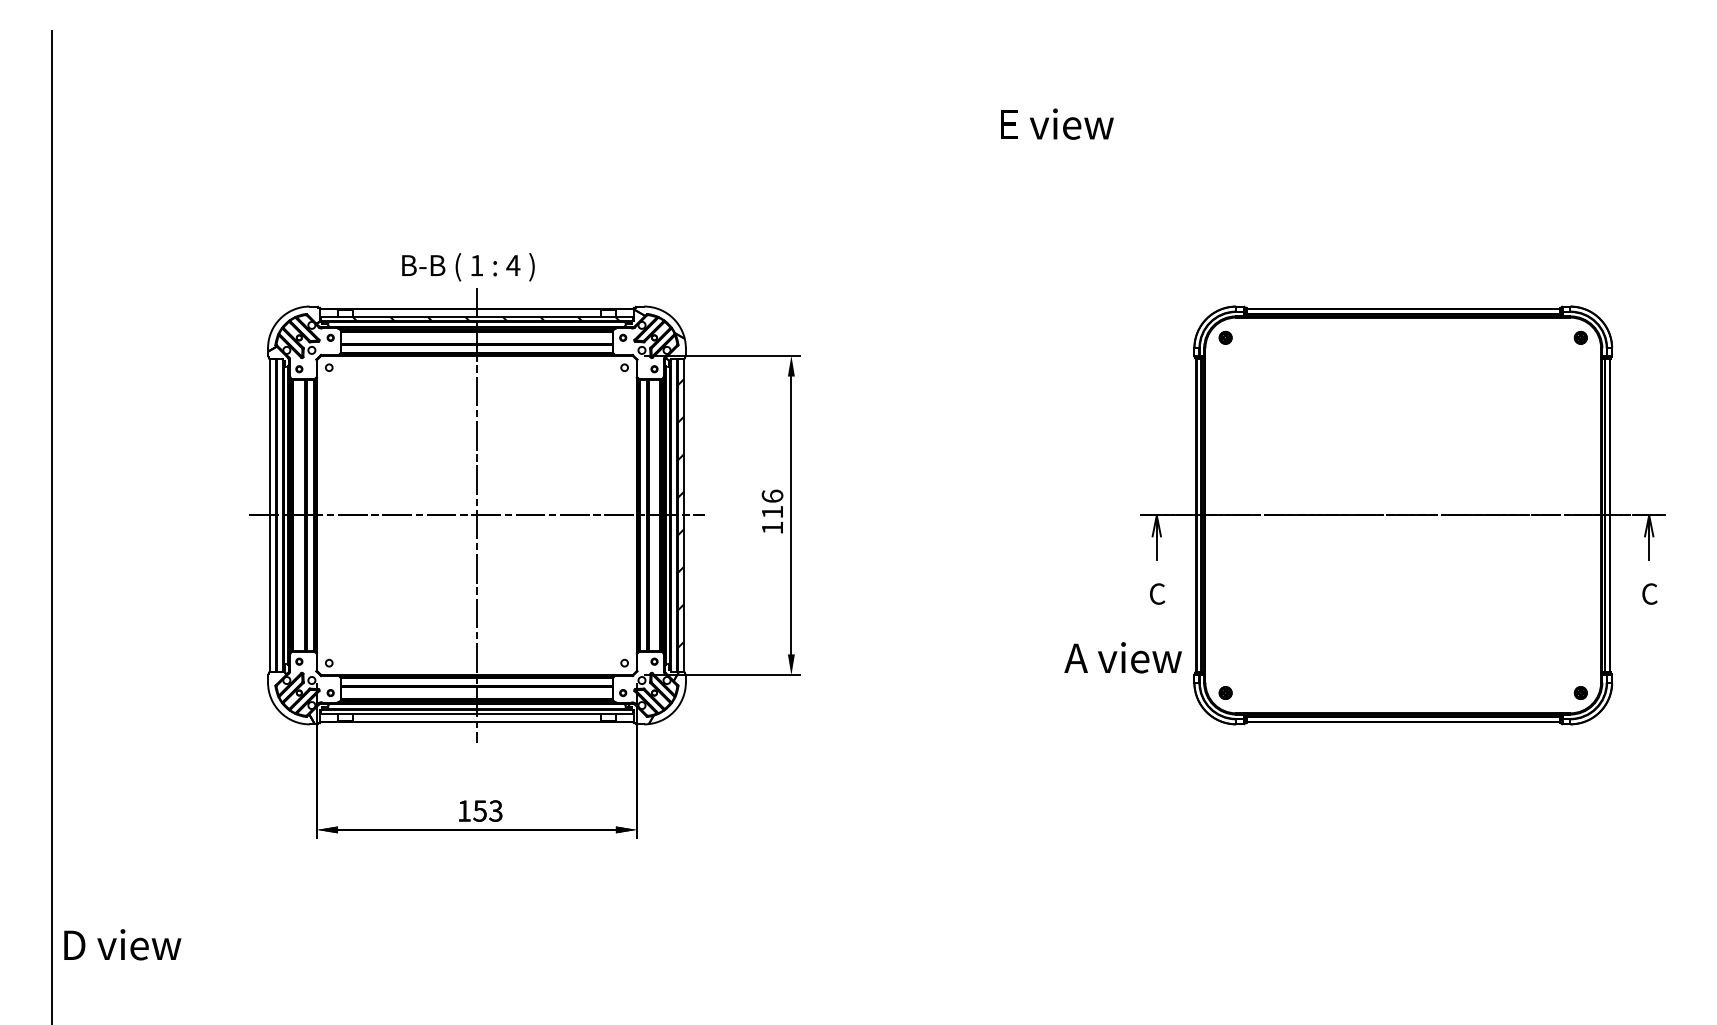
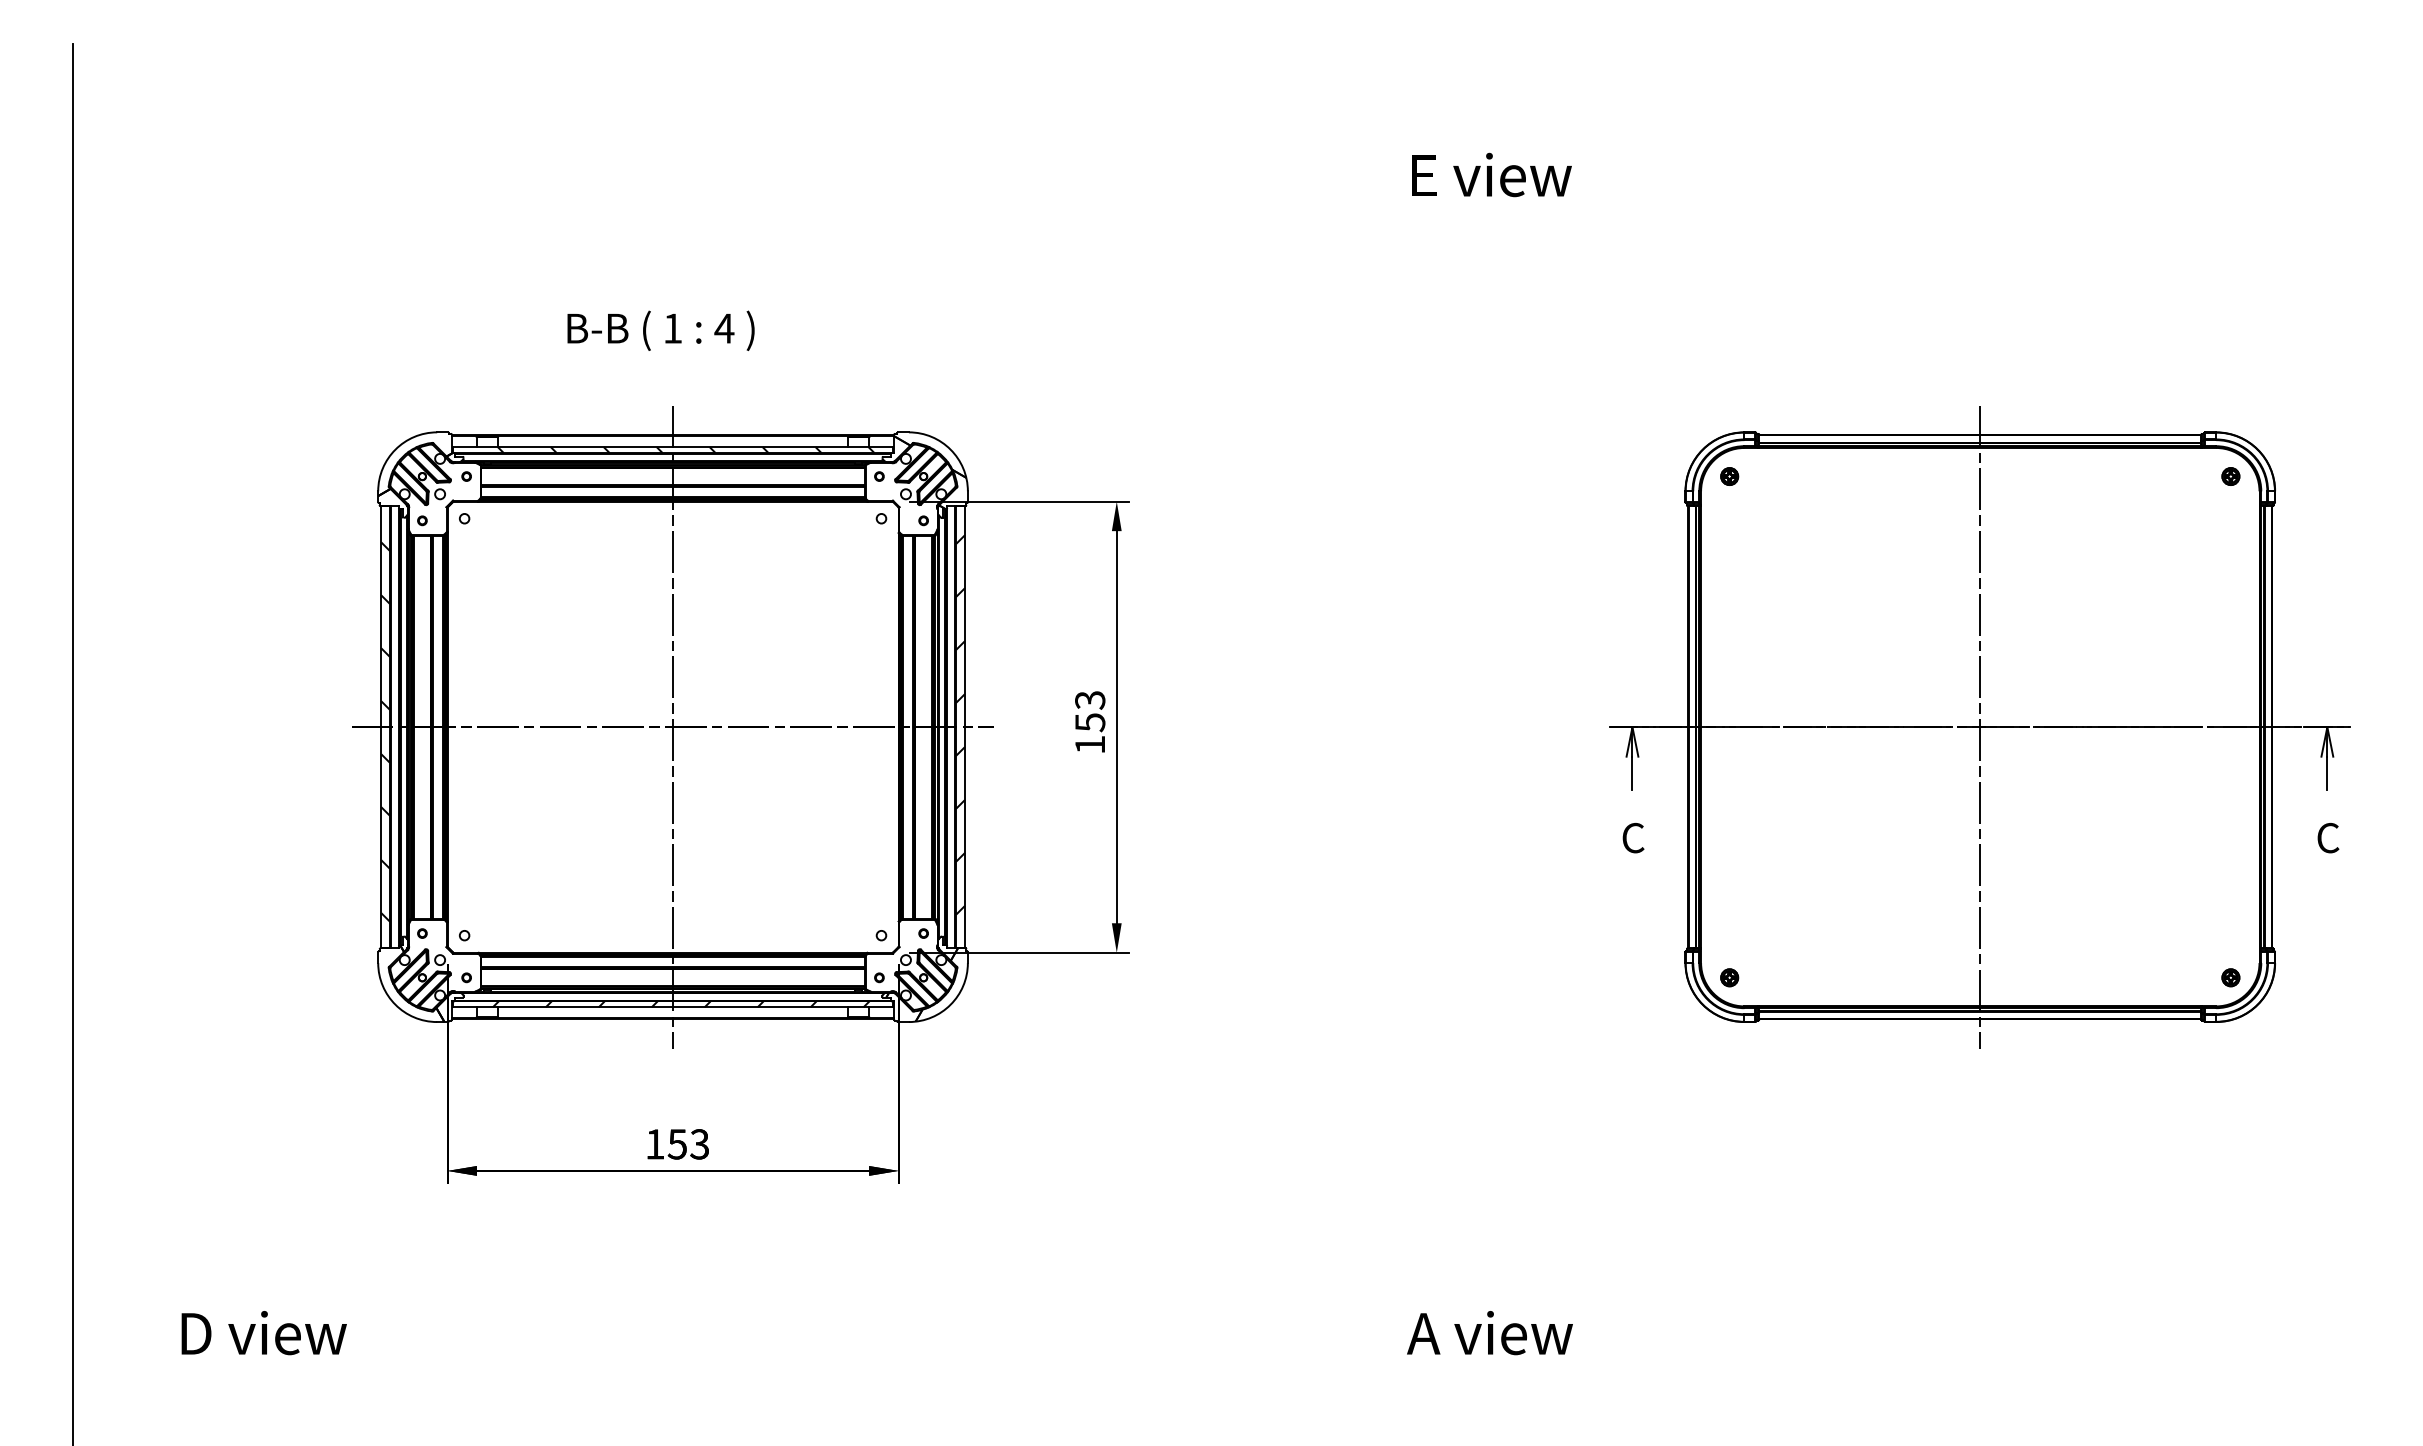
text: (468, 266) -> (660, 330), moved
text: (772, 504) -> (1090, 711), 116 -> 153
line: (1403, 514) -> (1980, 726), added
hatch: (273, 518) -> (385, 731), added
text: (1122, 658) -> (1489, 1333), moved
hatch: (482, 711) -> (680, 1004), added
text: (122, 945) -> (263, 1333), moved

